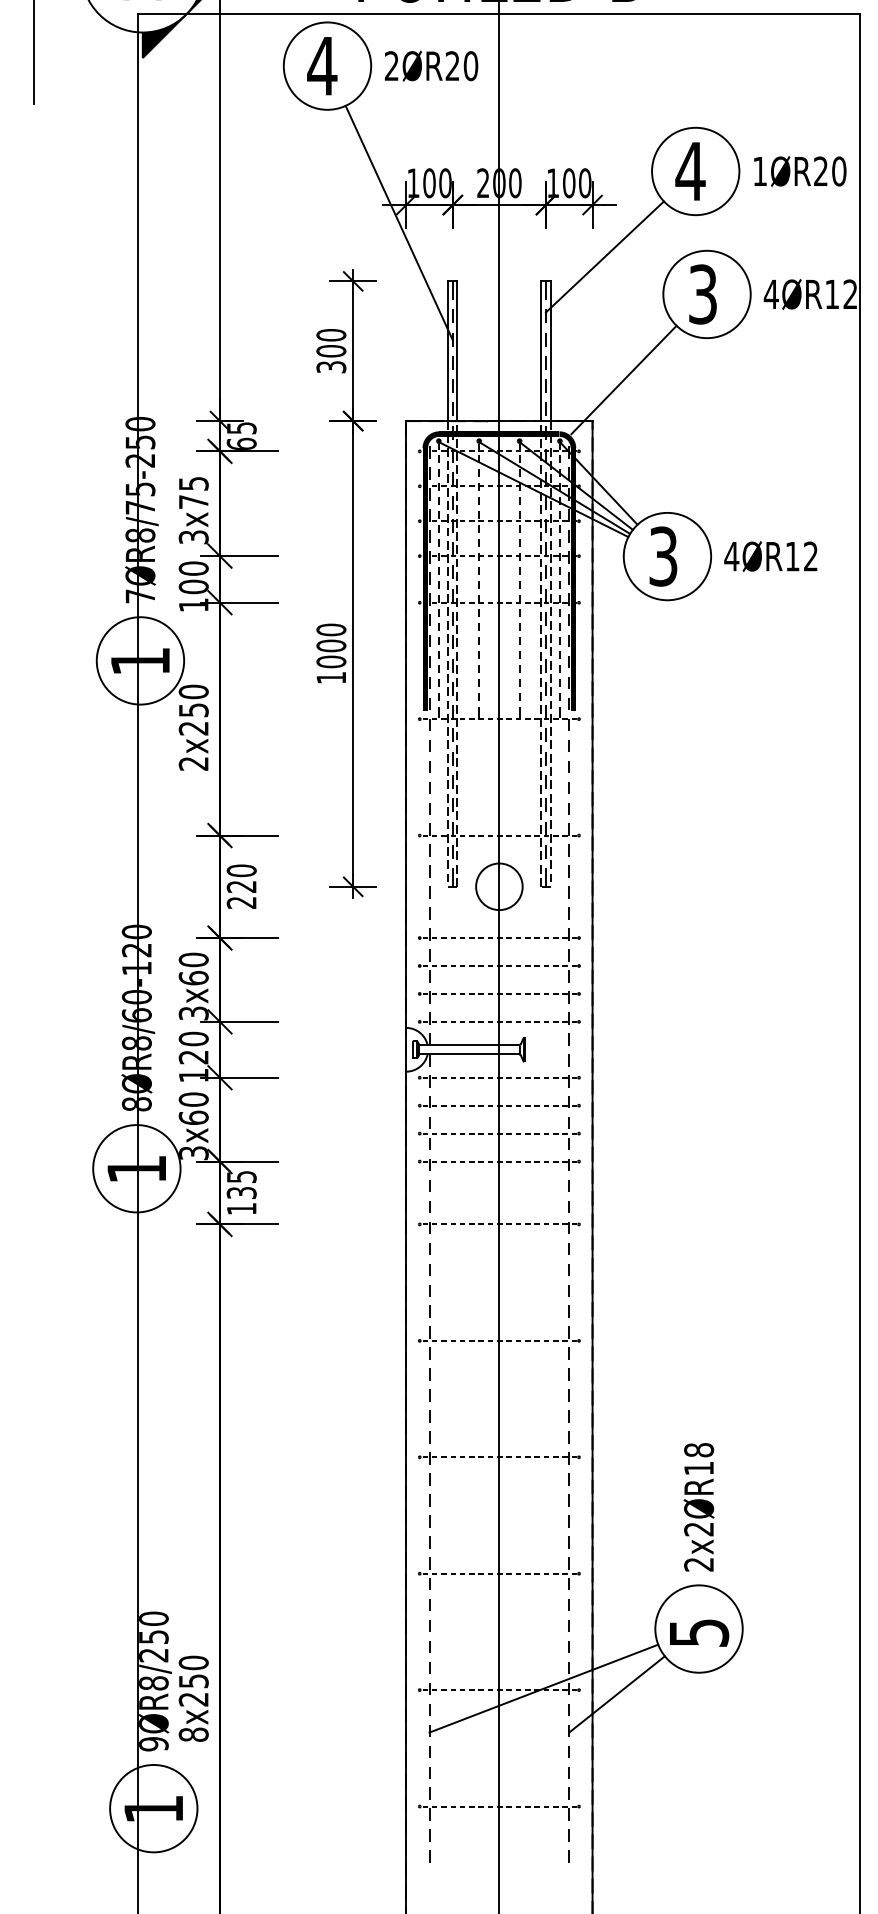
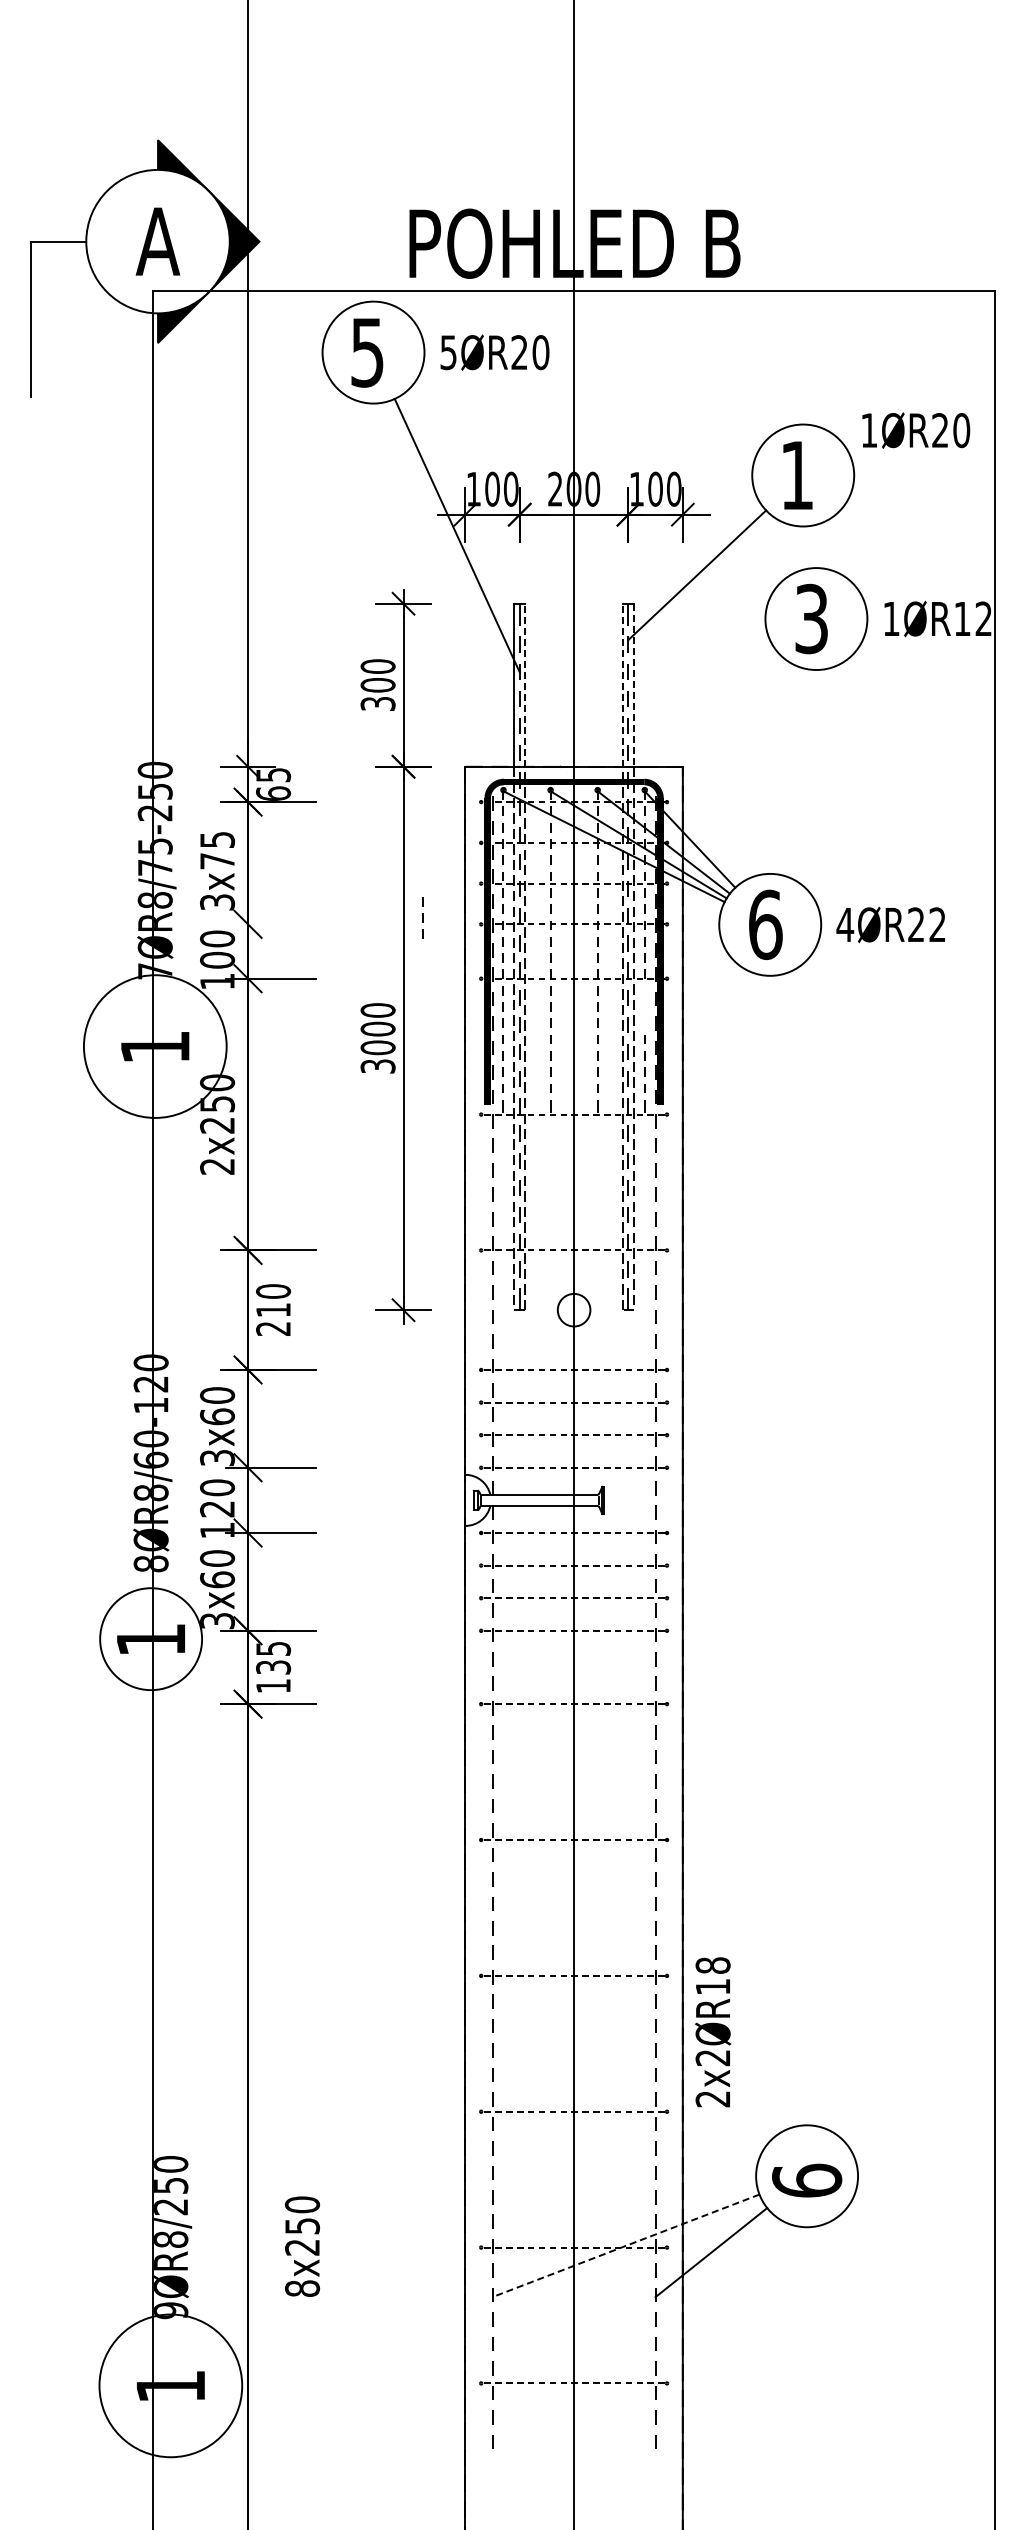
text: (322, 66) -> (367, 352), 4 -> 5
text: (391, 66) -> (448, 352), 2ØR20 -> 5ØR20
text: (689, 171) -> (796, 475), 4 -> 1
text: (800, 171) -> (916, 430), moved
text: (771, 294) -> (891, 618), 4ØR12 -> 1ØR12
line: (457, 351) -> (525, 685), solid -> dashed
line: (541, 351) -> (623, 685), solid -> dashed
line: (550, 351) -> (633, 685), solid -> dashed
line: (623, 379) -> (719, 718), removed
line: (240, 556) -> (271, 924), removed
text: (663, 556) -> (765, 924), 3 -> 6
text: (791, 556) -> (915, 924), 4ØR12 -> 4ØR22
line: (559, 626) -> (422, 917), moved
circle: (140, 660) -> (155, 1046), size x1.4
text: (330, 677) -> (377, 1066), 1000 -> 3000
text: (241, 887) -> (273, 1310), 220 -> 210
circle: (498, 887) -> (573, 1310), size x0.6
text: (699, 1507) -> (713, 2032), moved
text: (699, 1632) -> (807, 2180), 5 -> 6
line: (544, 1688) -> (626, 2245), solid -> dashed
text: (193, 1698) -> (302, 2246), moved
circle: (153, 1808) -> (170, 2385), size x1.4

